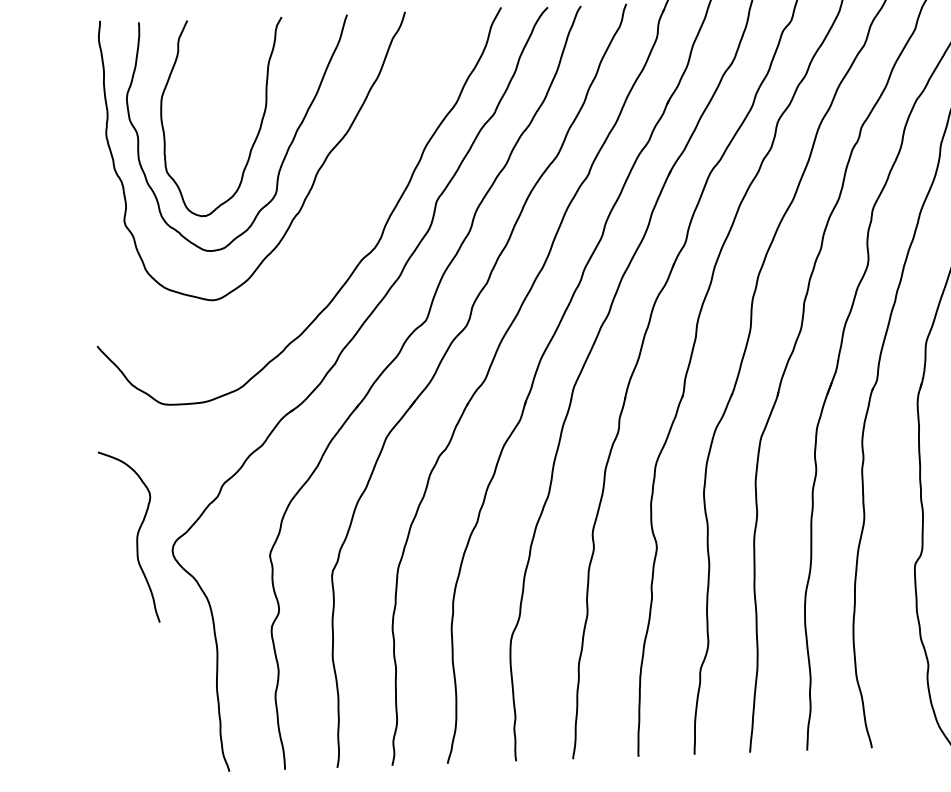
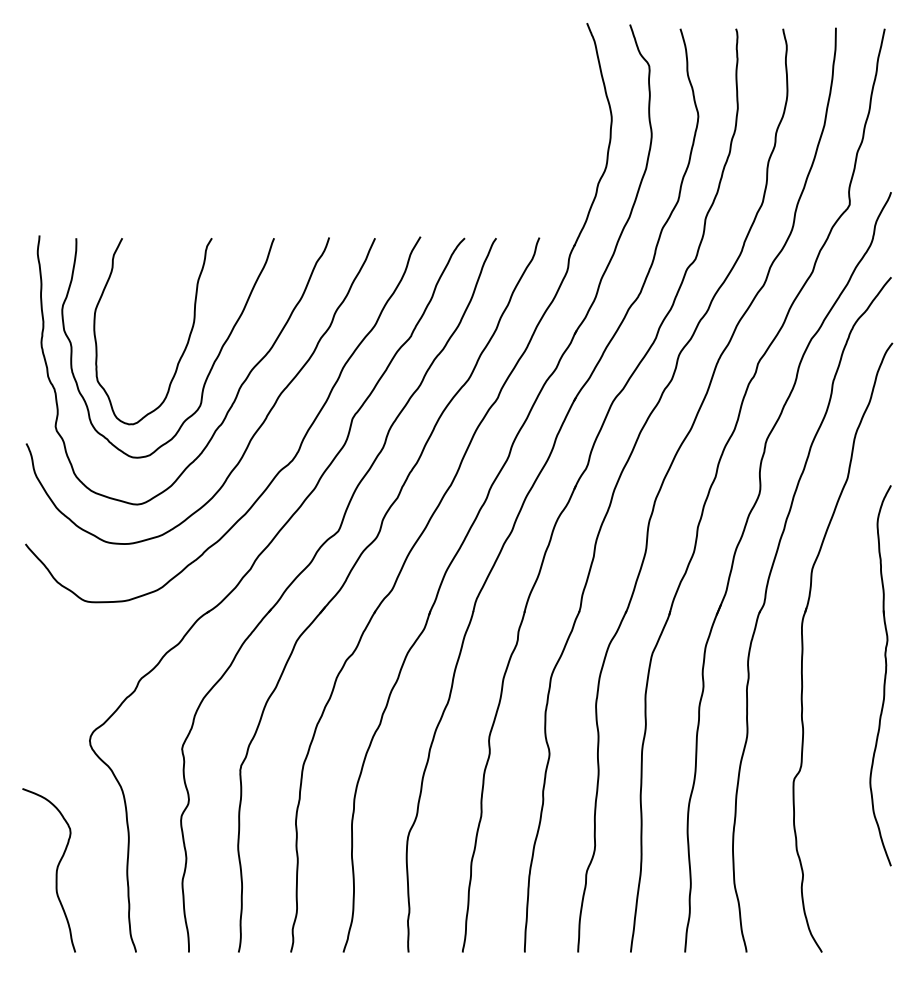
curve: (333, 219) -> (254, 432), added
curve: (135, 539) -> (55, 872), moved

